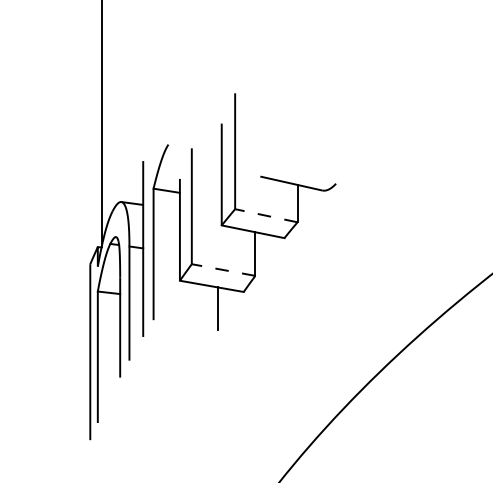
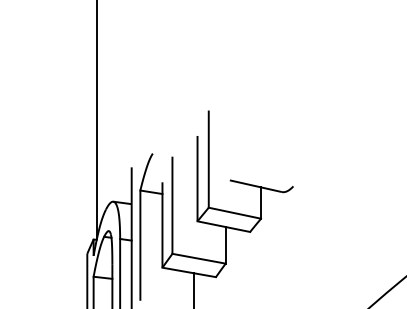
line: (266, 215) -> (235, 213), dashed -> solid
line: (223, 269) -> (199, 258), dashed -> solid

